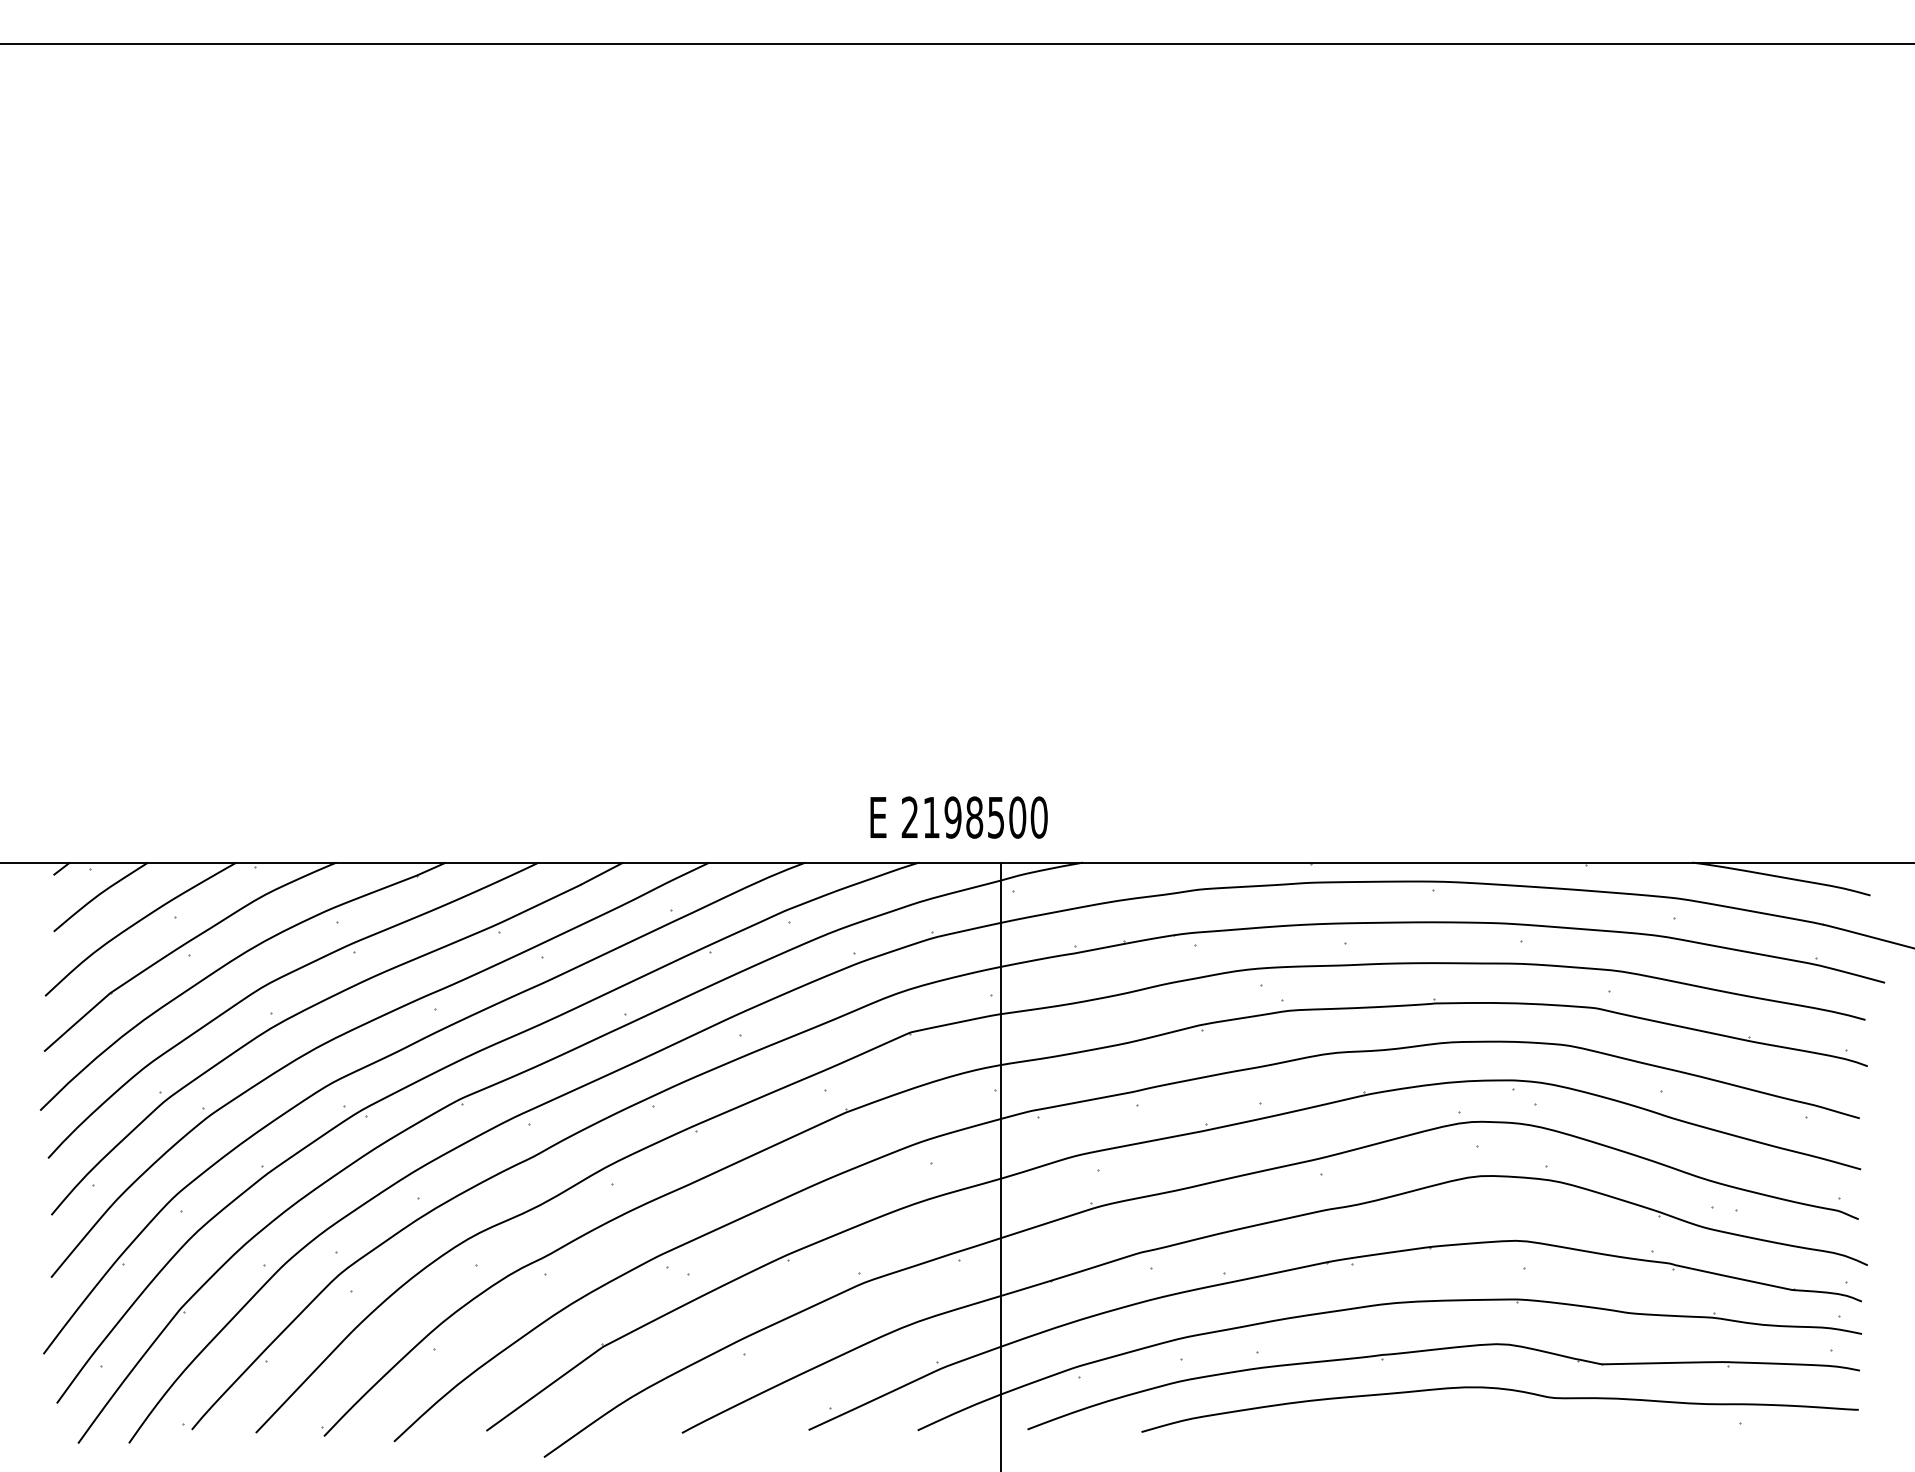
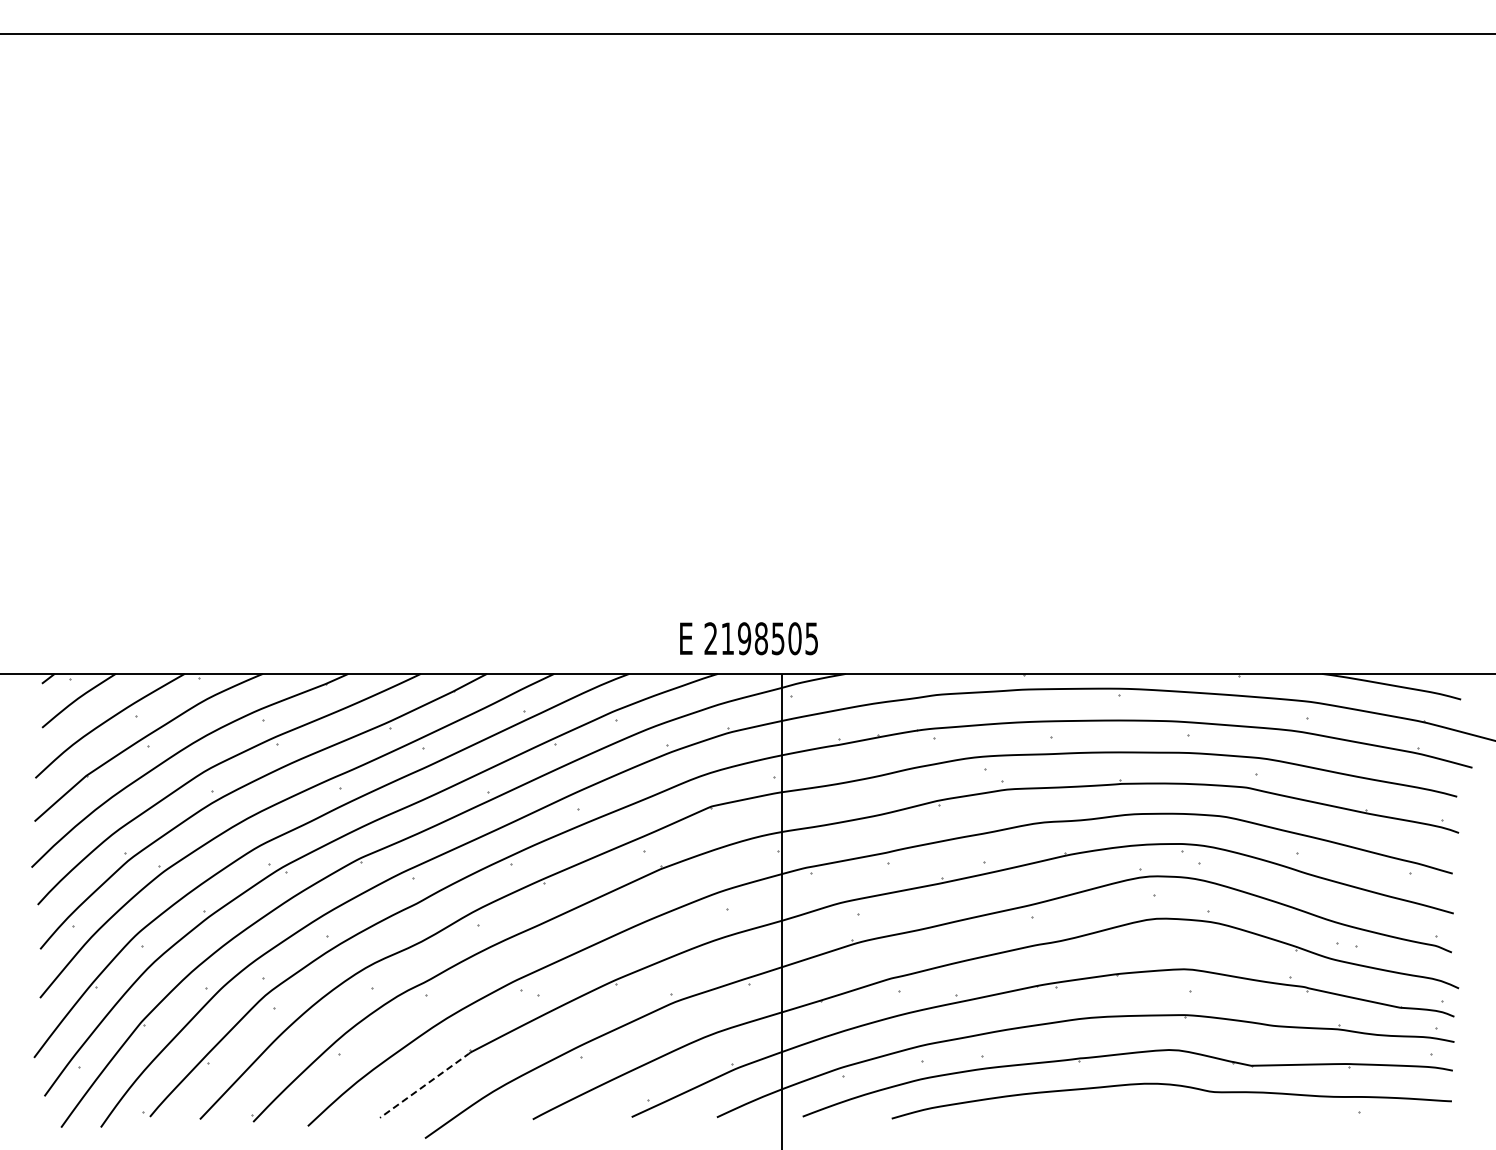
text: (1038, 817) -> (811, 638), 2198500 -> 2198505
line: (544, 1389) -> (425, 1085), solid -> dashed

